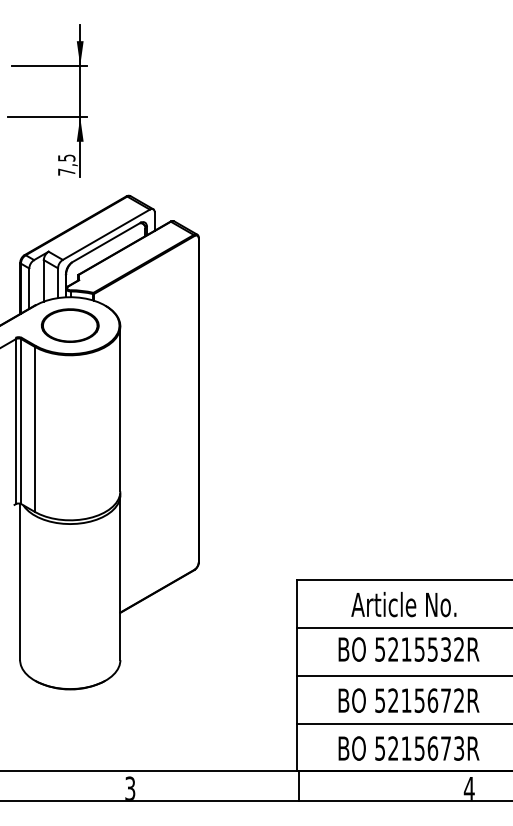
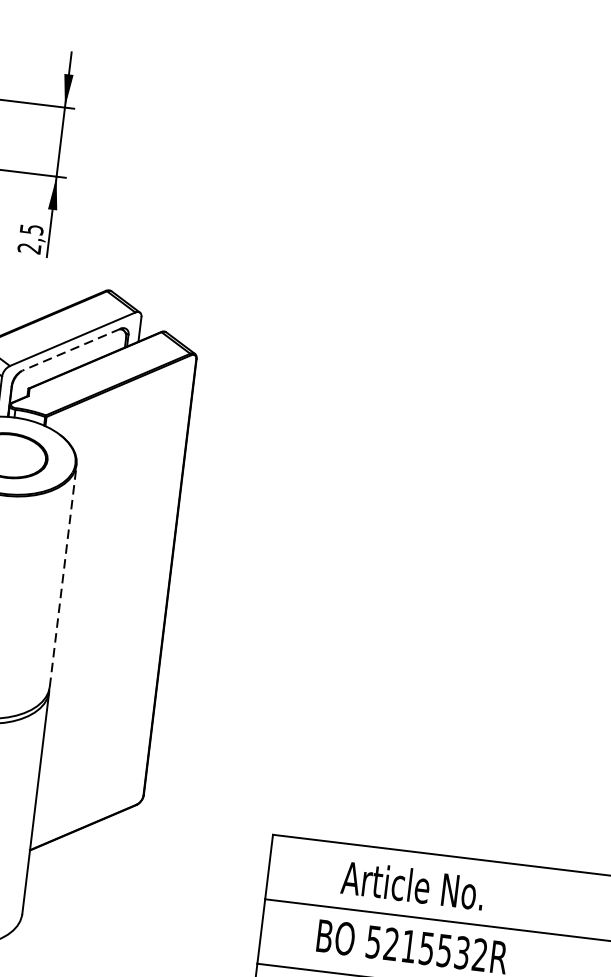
text: (66, 171) -> (29, 247), 7,5 -> 2,5
line: (105, 242) -> (70, 349), solid -> dashed
line: (120, 408) -> (63, 575), solid -> dashed

